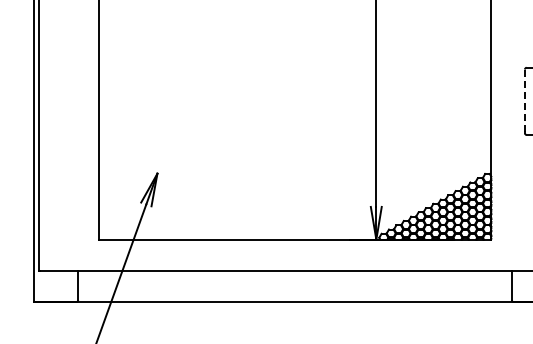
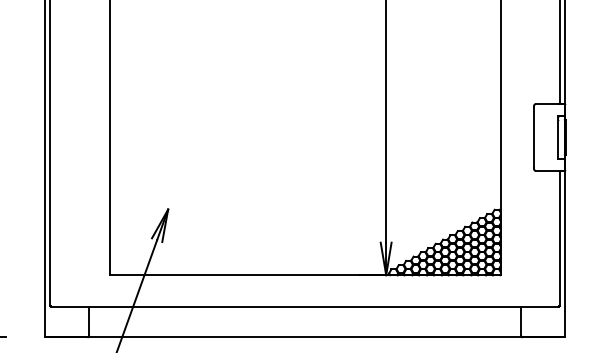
line: (525, 101) -> (534, 137), dashed -> solid

